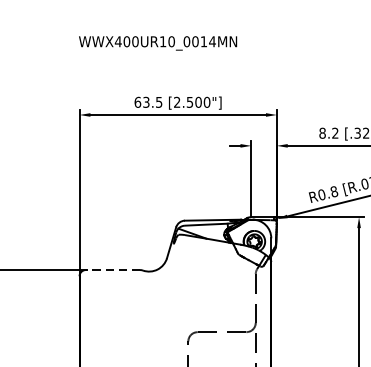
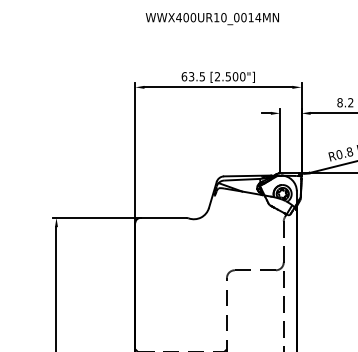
text: (156, 43) -> (211, 19), moved
line: (113, 269) -> (163, 217), dashed -> solid

